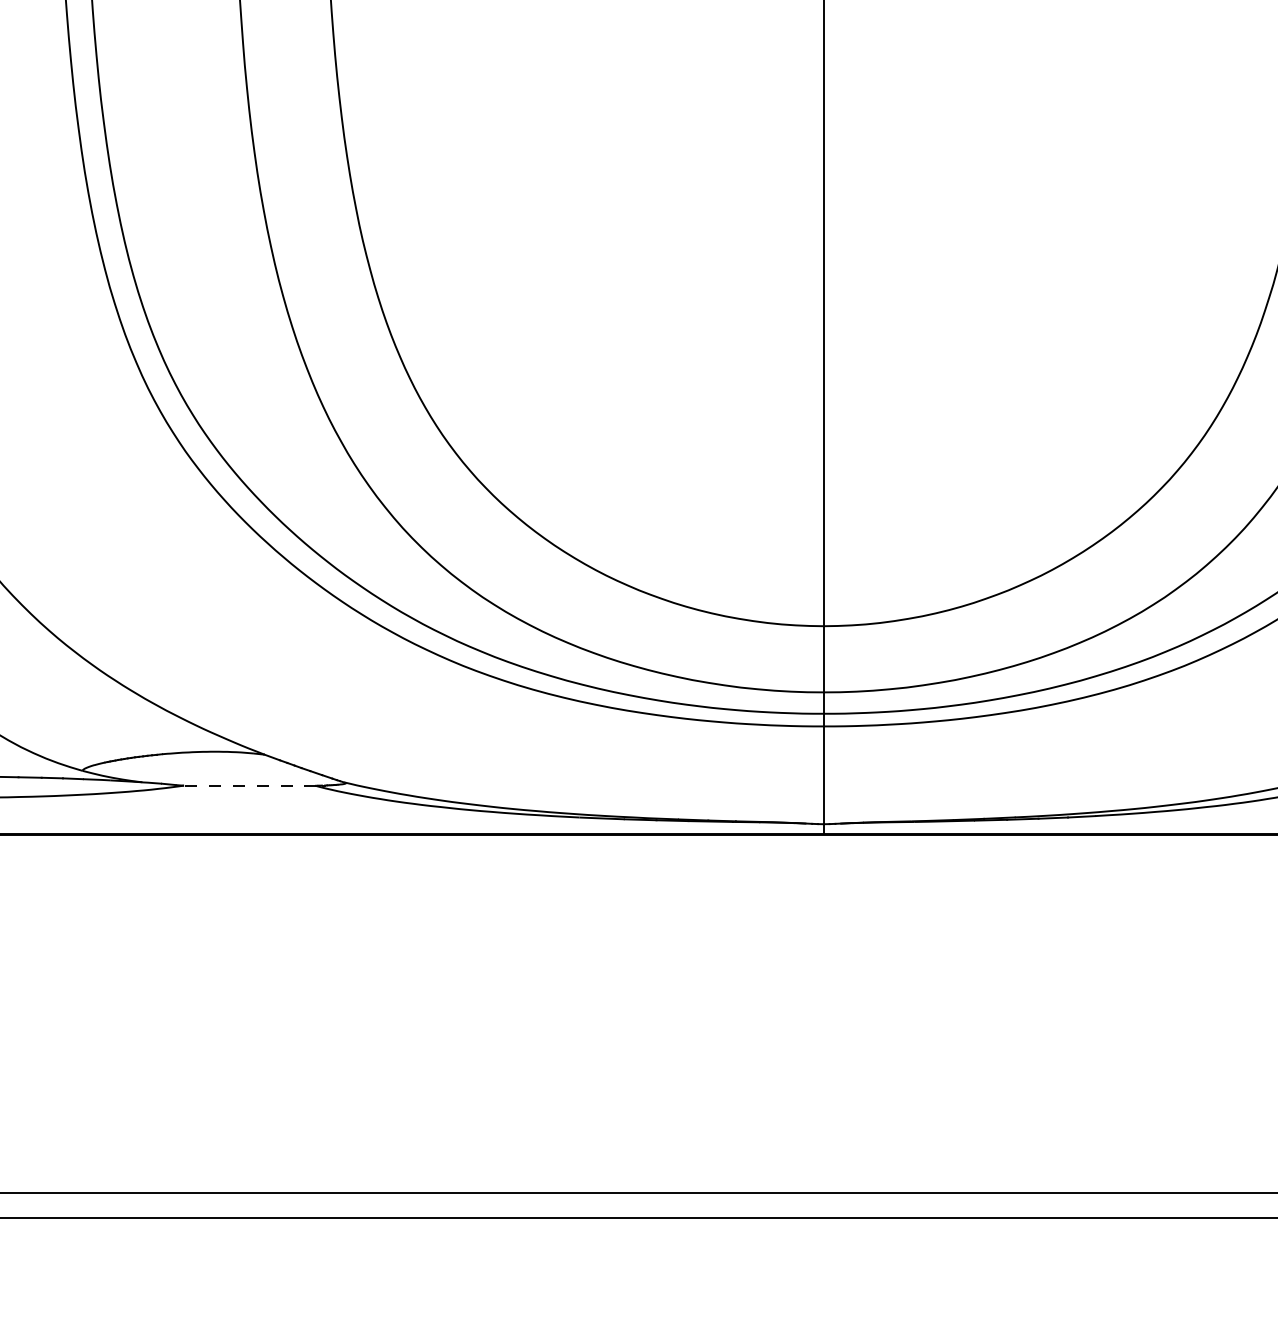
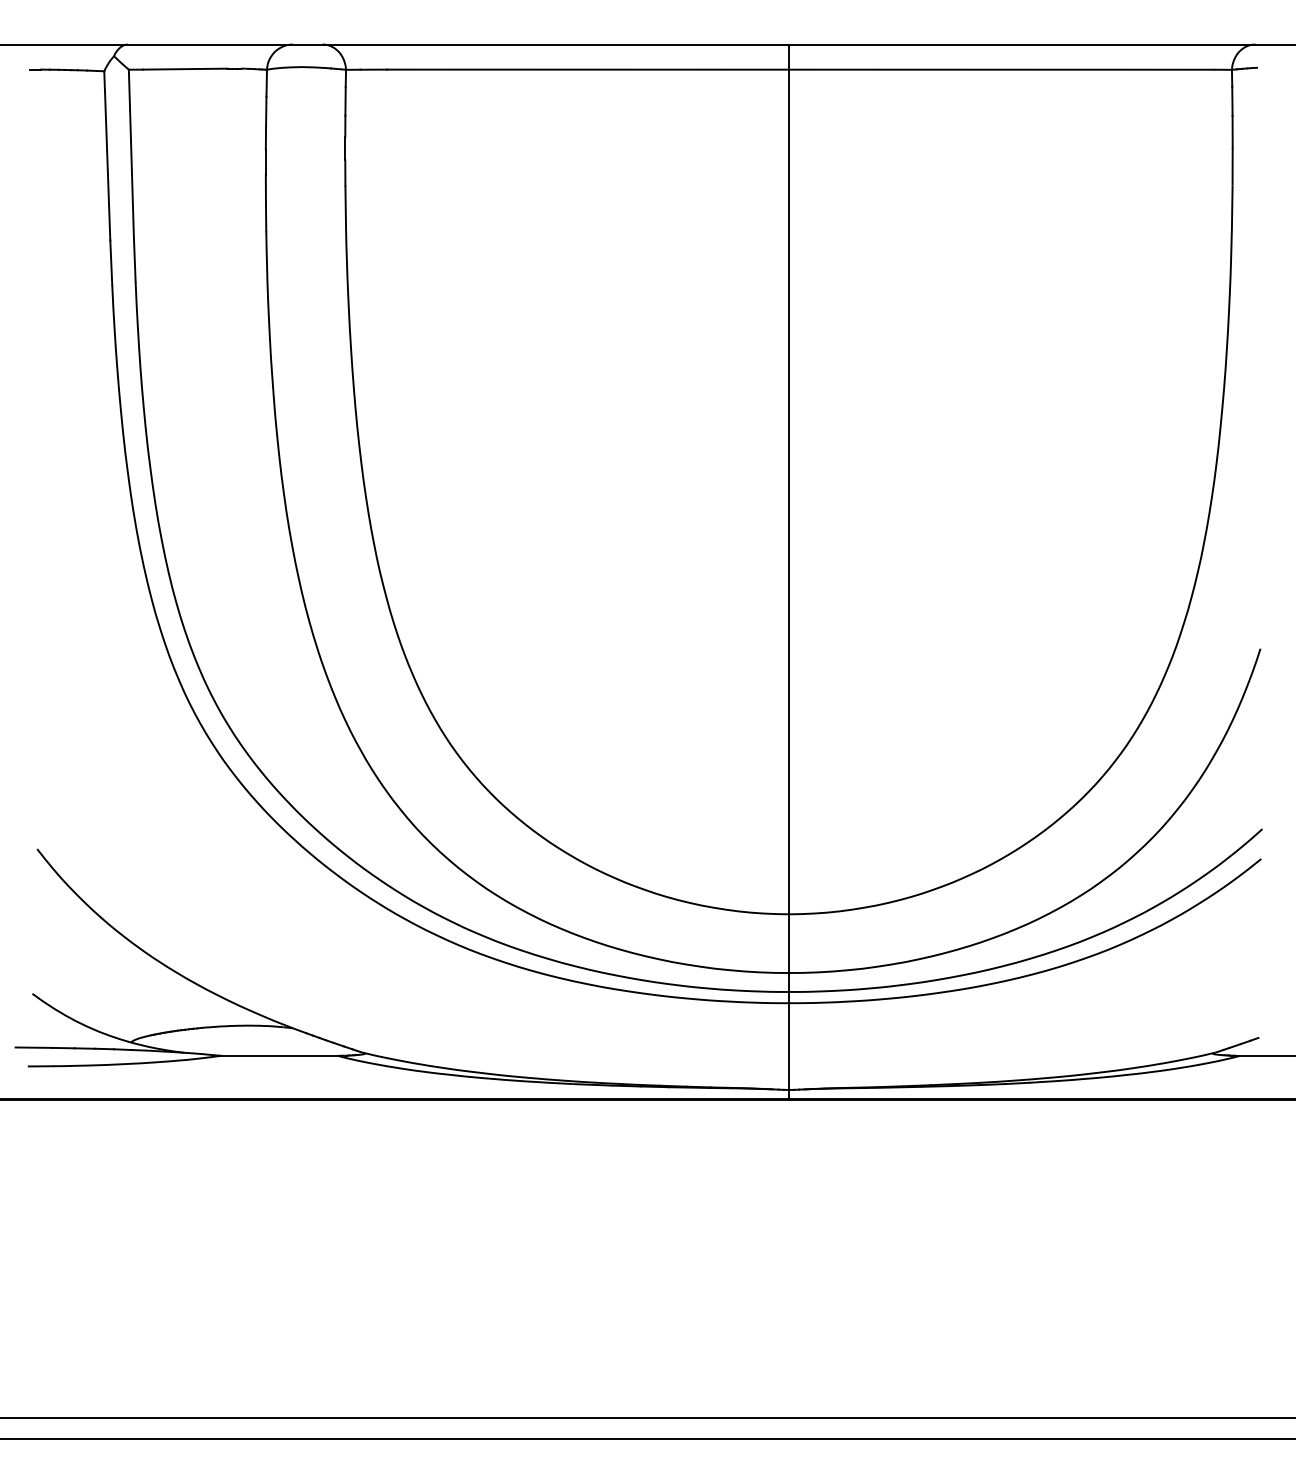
line: (250, 785) -> (280, 1055), dashed -> solid

